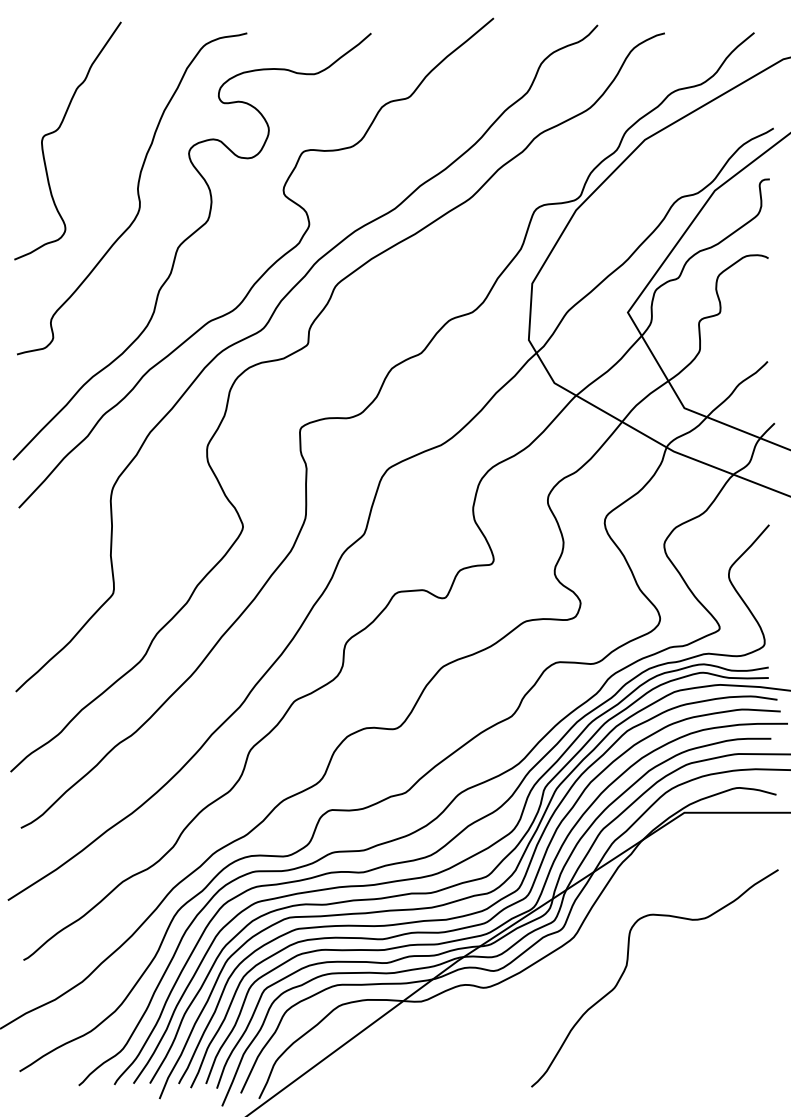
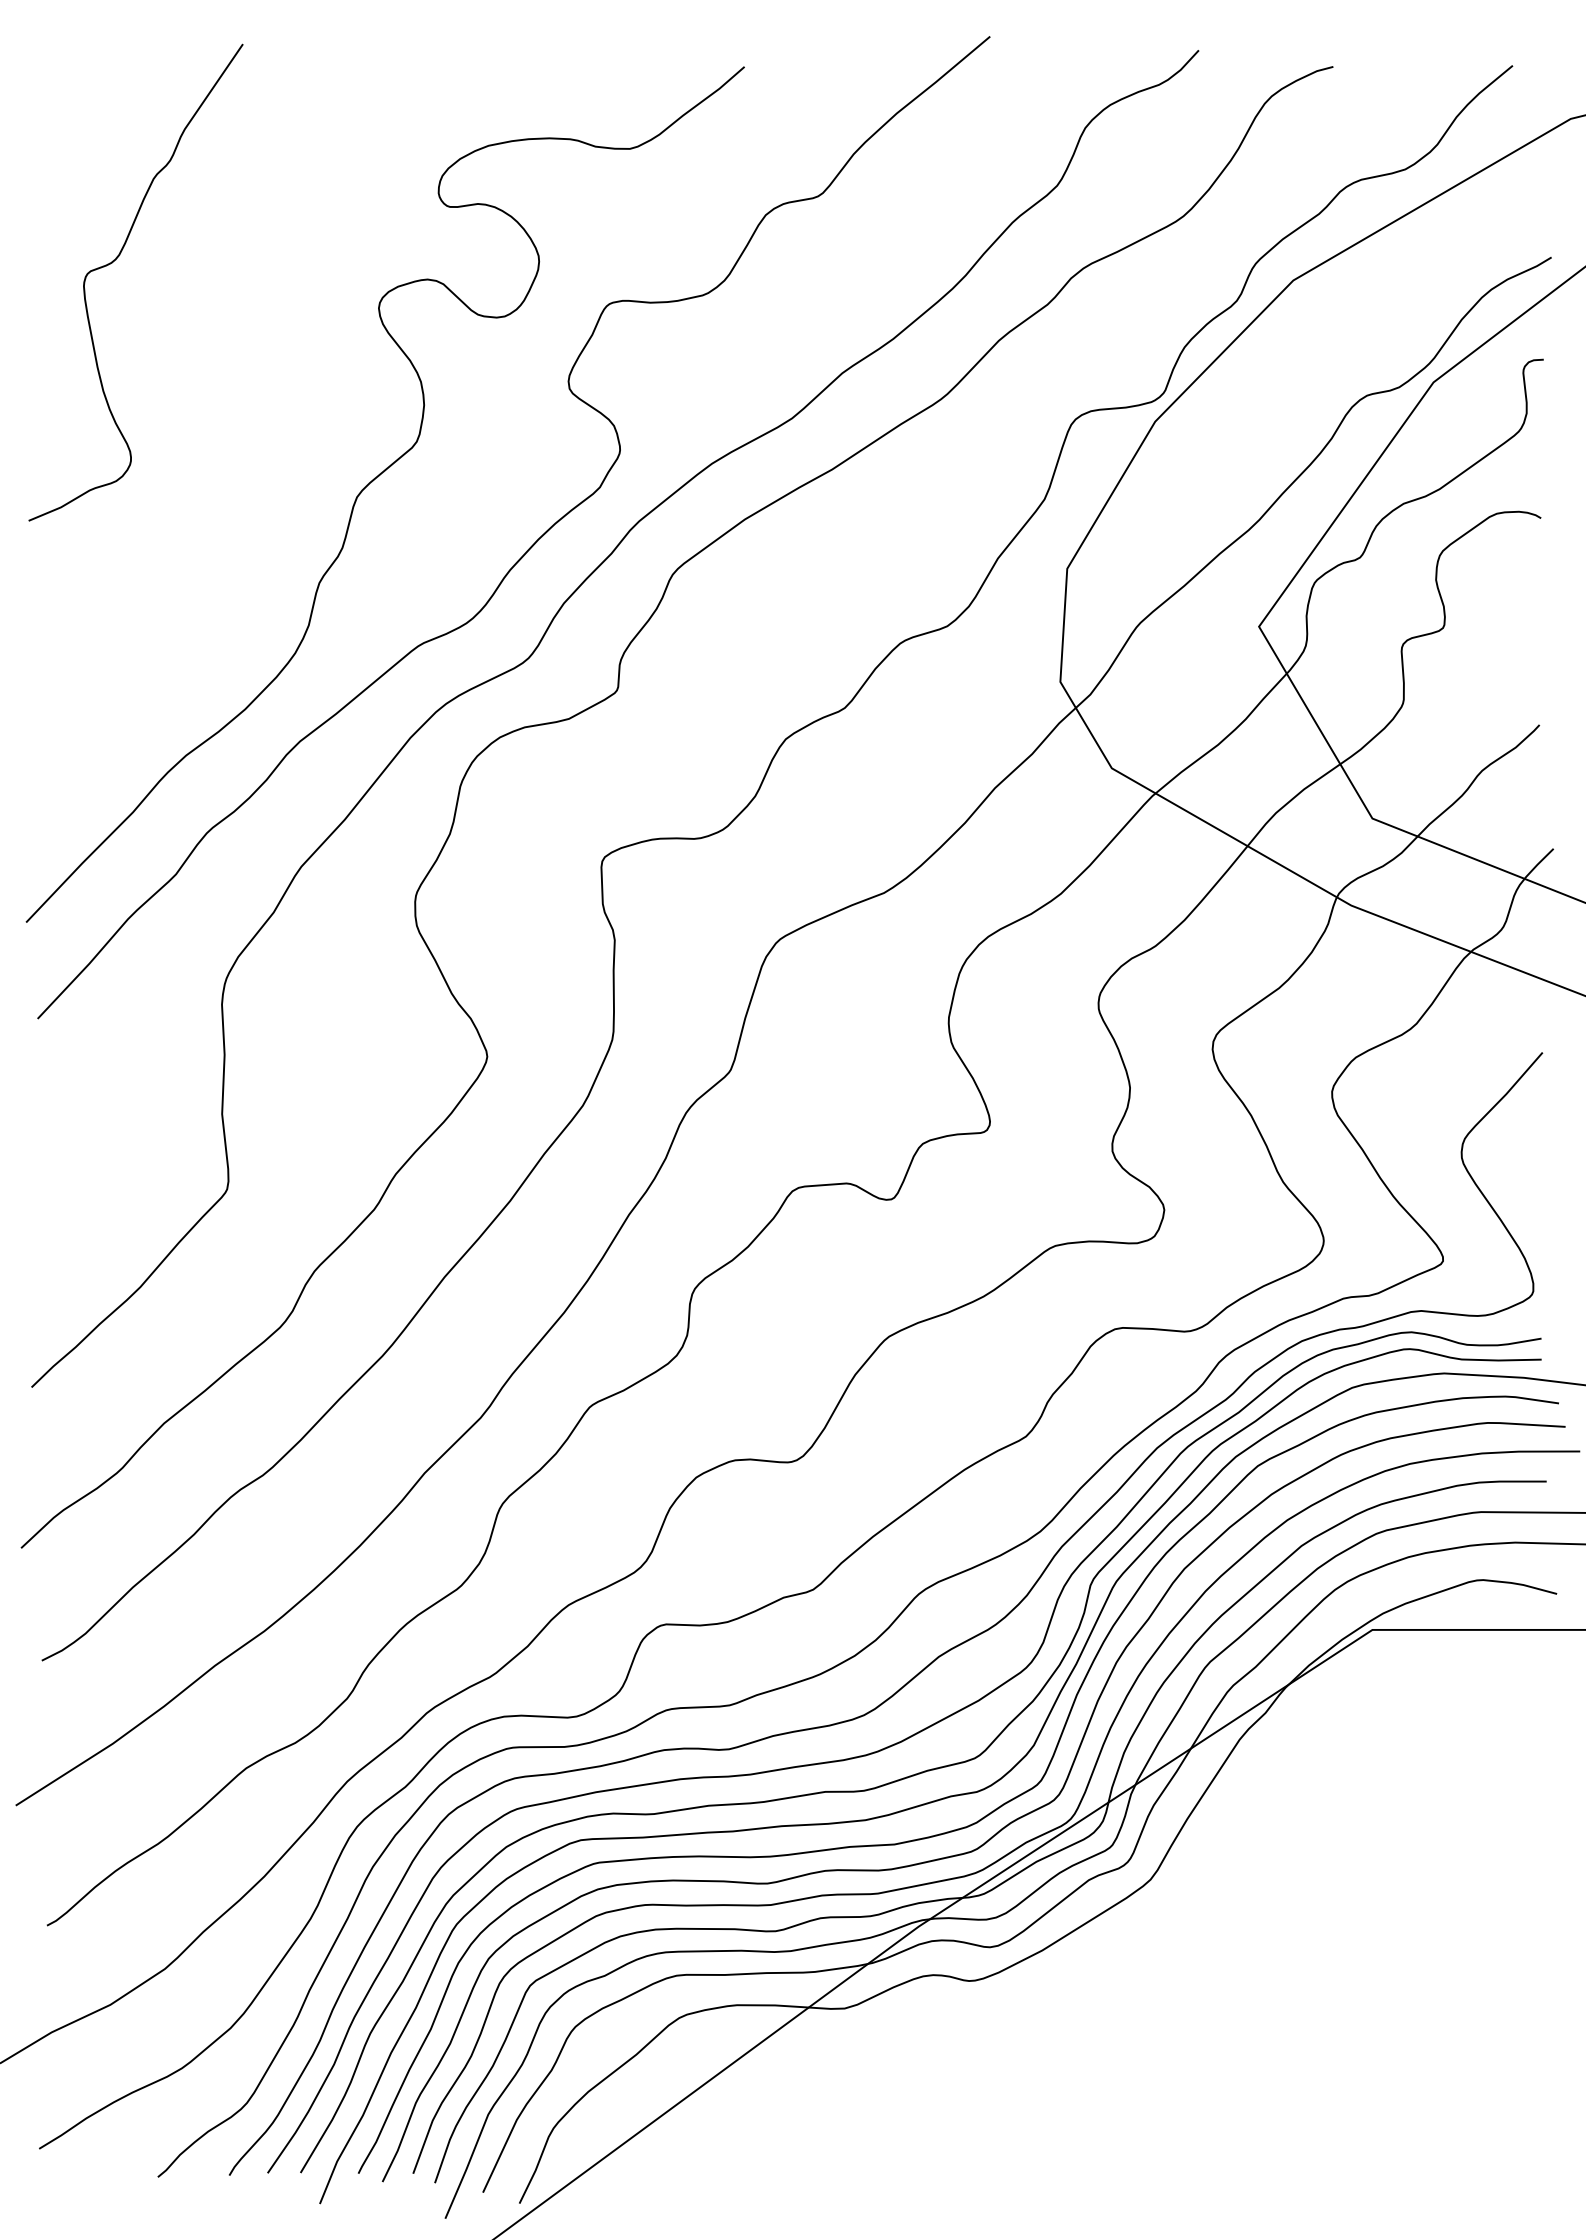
curve: (137, 193) -> (275, 388), removed
curve: (627, 966) -> (1258, 1938), removed

